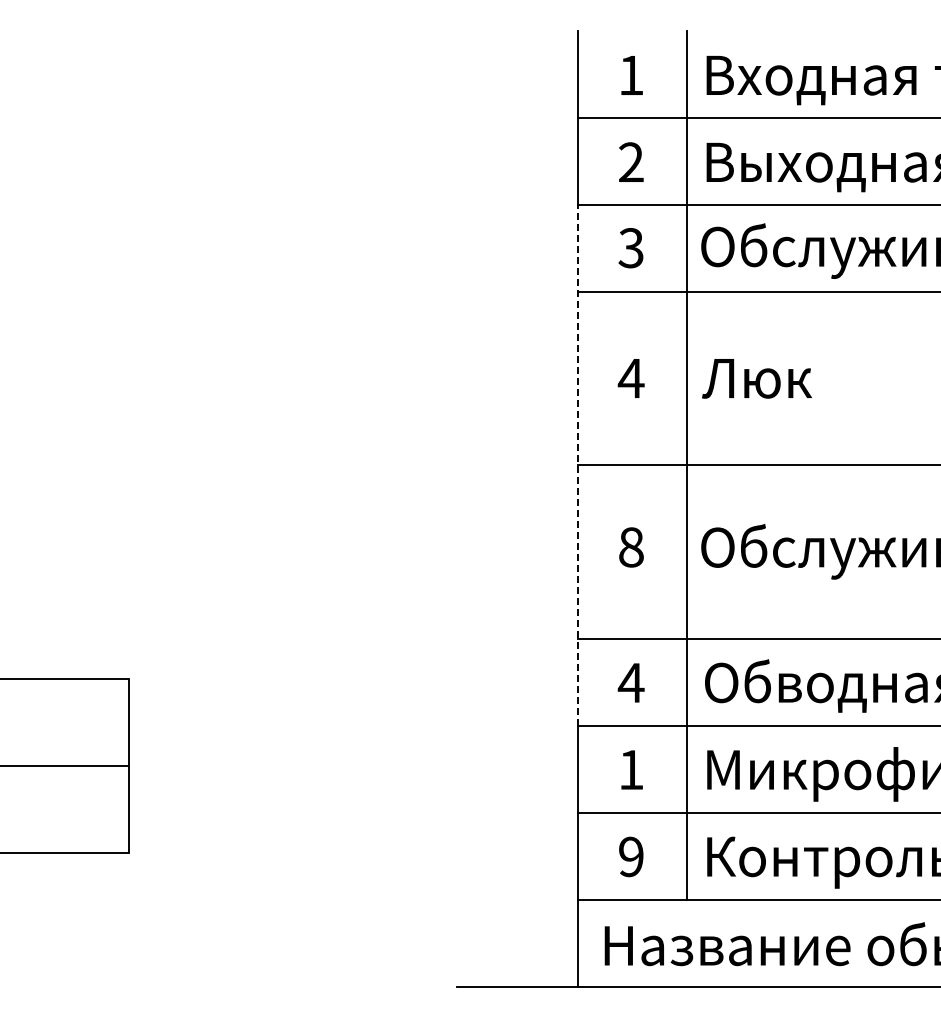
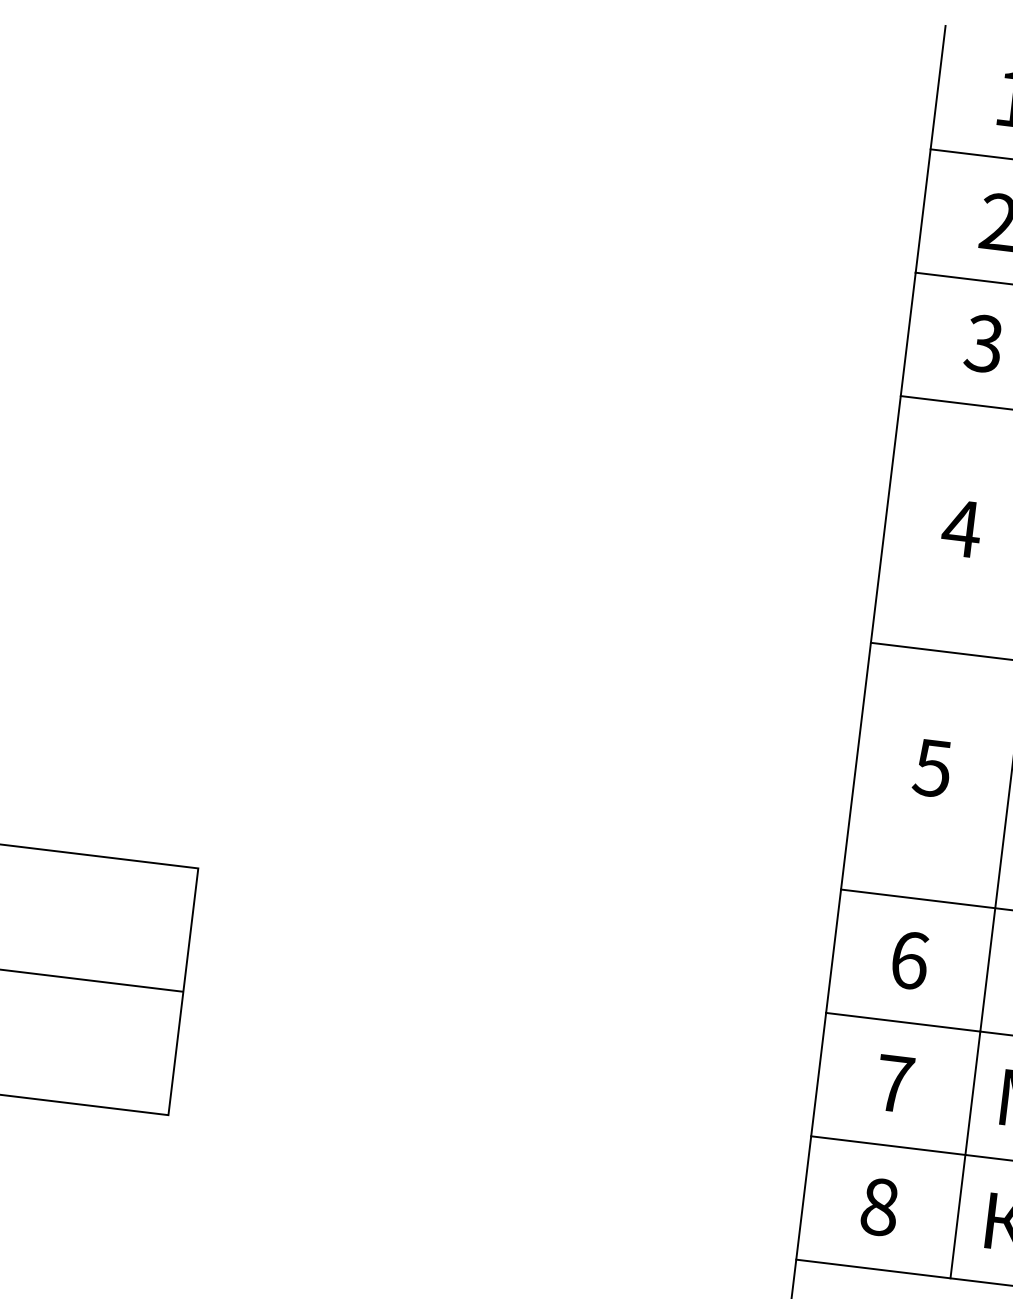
line: (577, 465) -> (870, 642), dashed -> solid
text: (630, 547) -> (931, 768), 8 -> 5
text: (630, 682) -> (908, 959), 4 -> 6
text: (631, 769) -> (894, 1083), 1 -> 7
text: (631, 856) -> (880, 1206), 9 -> 8

